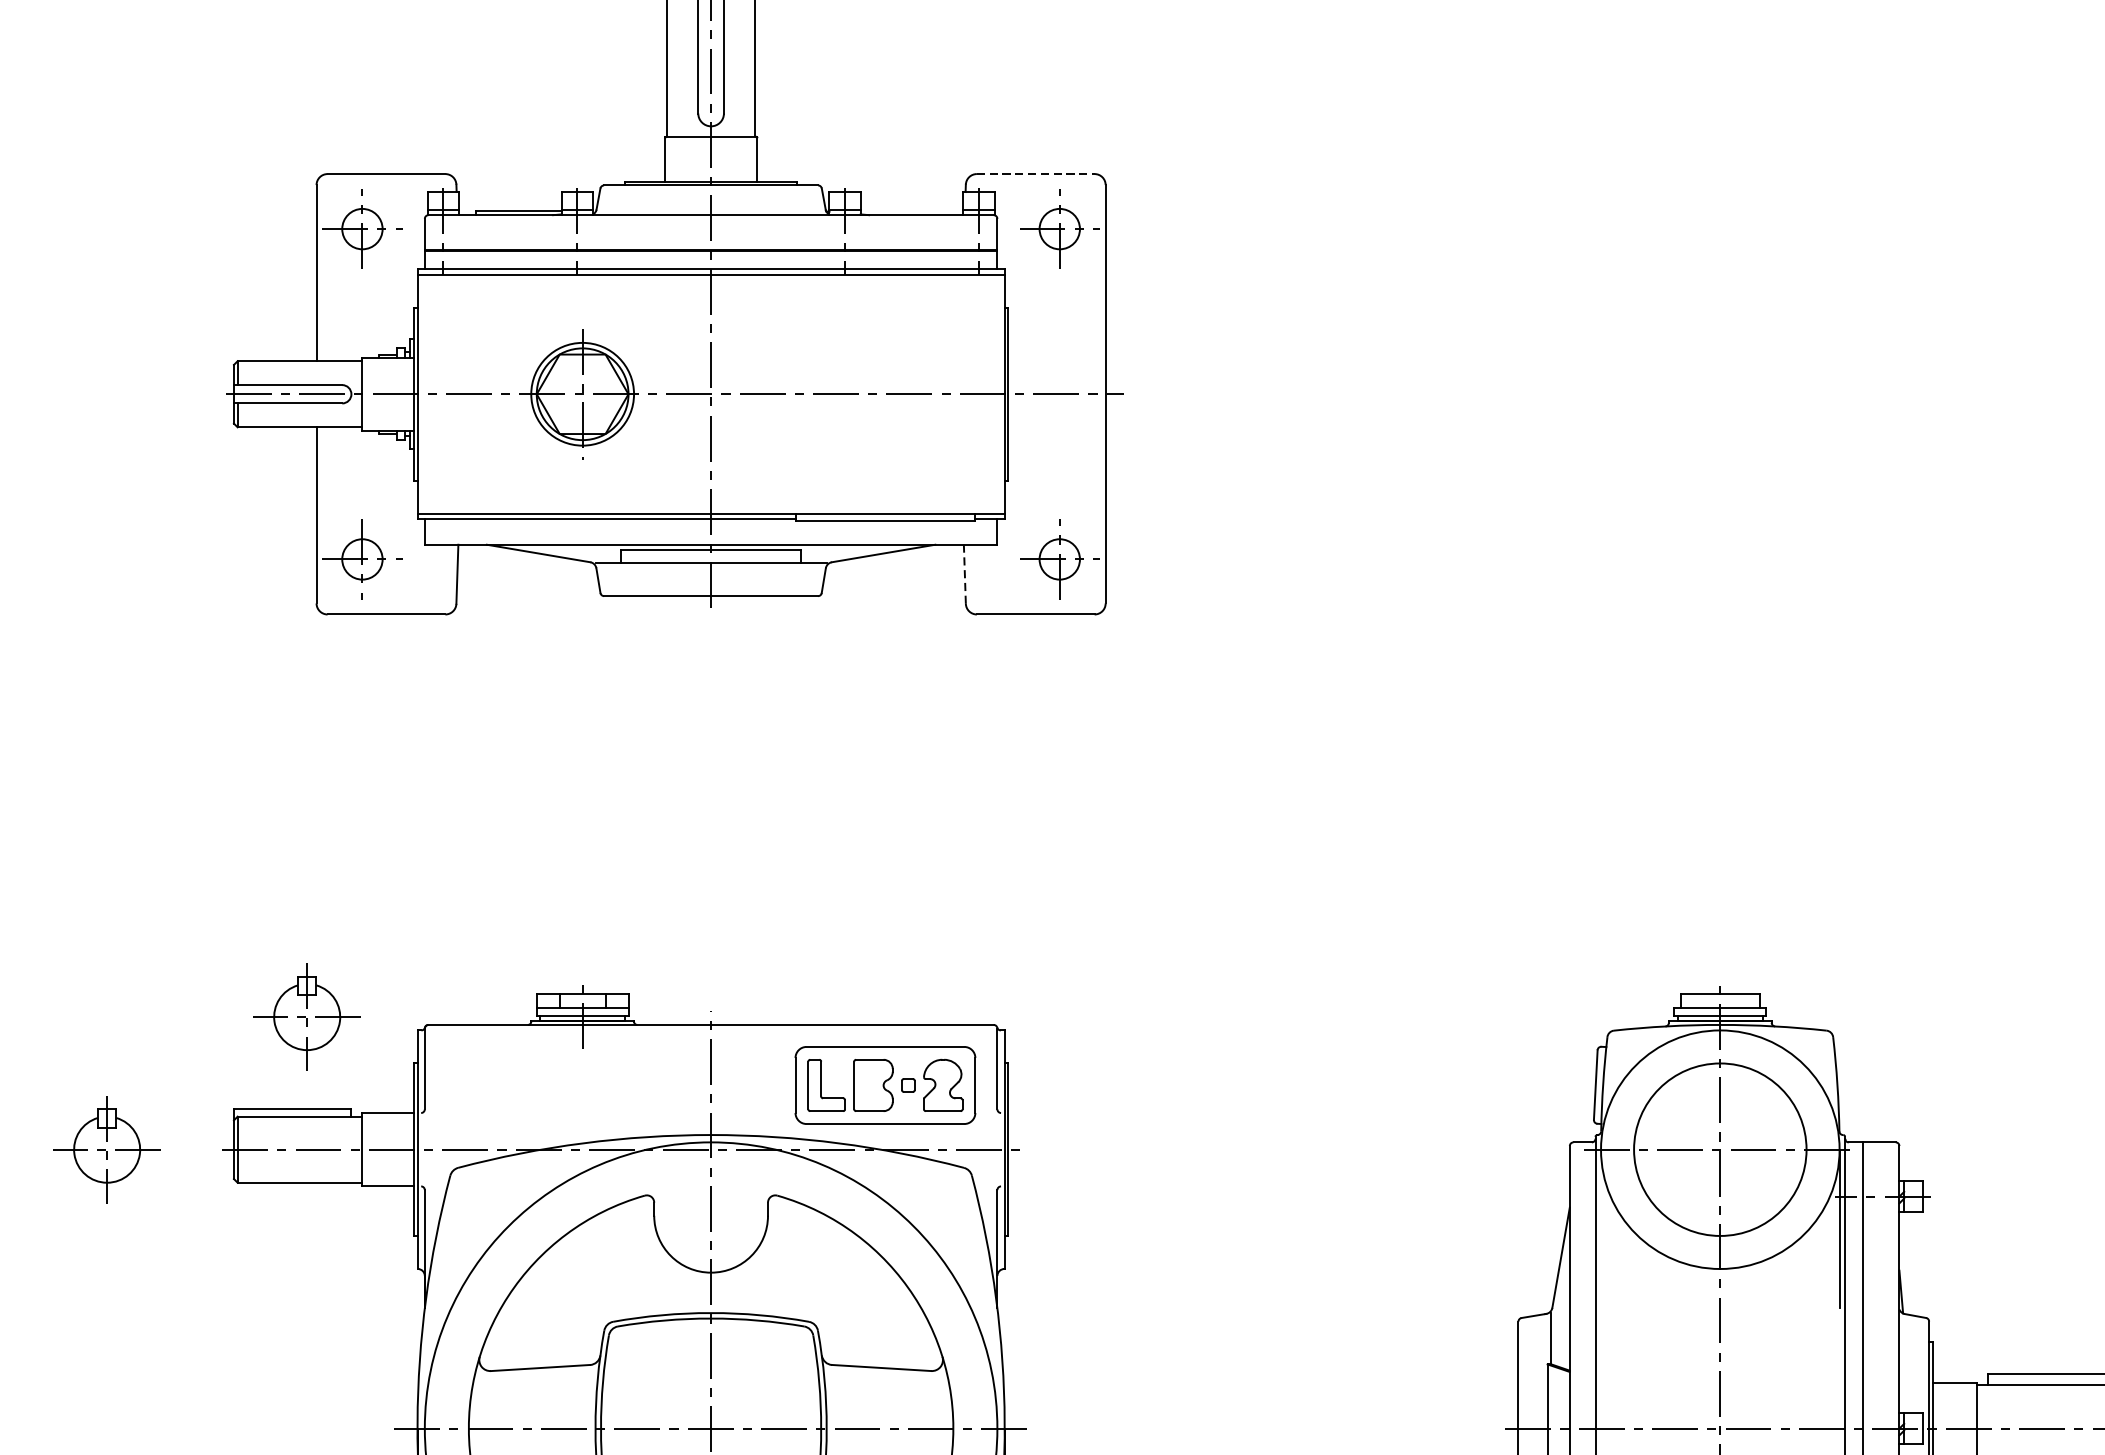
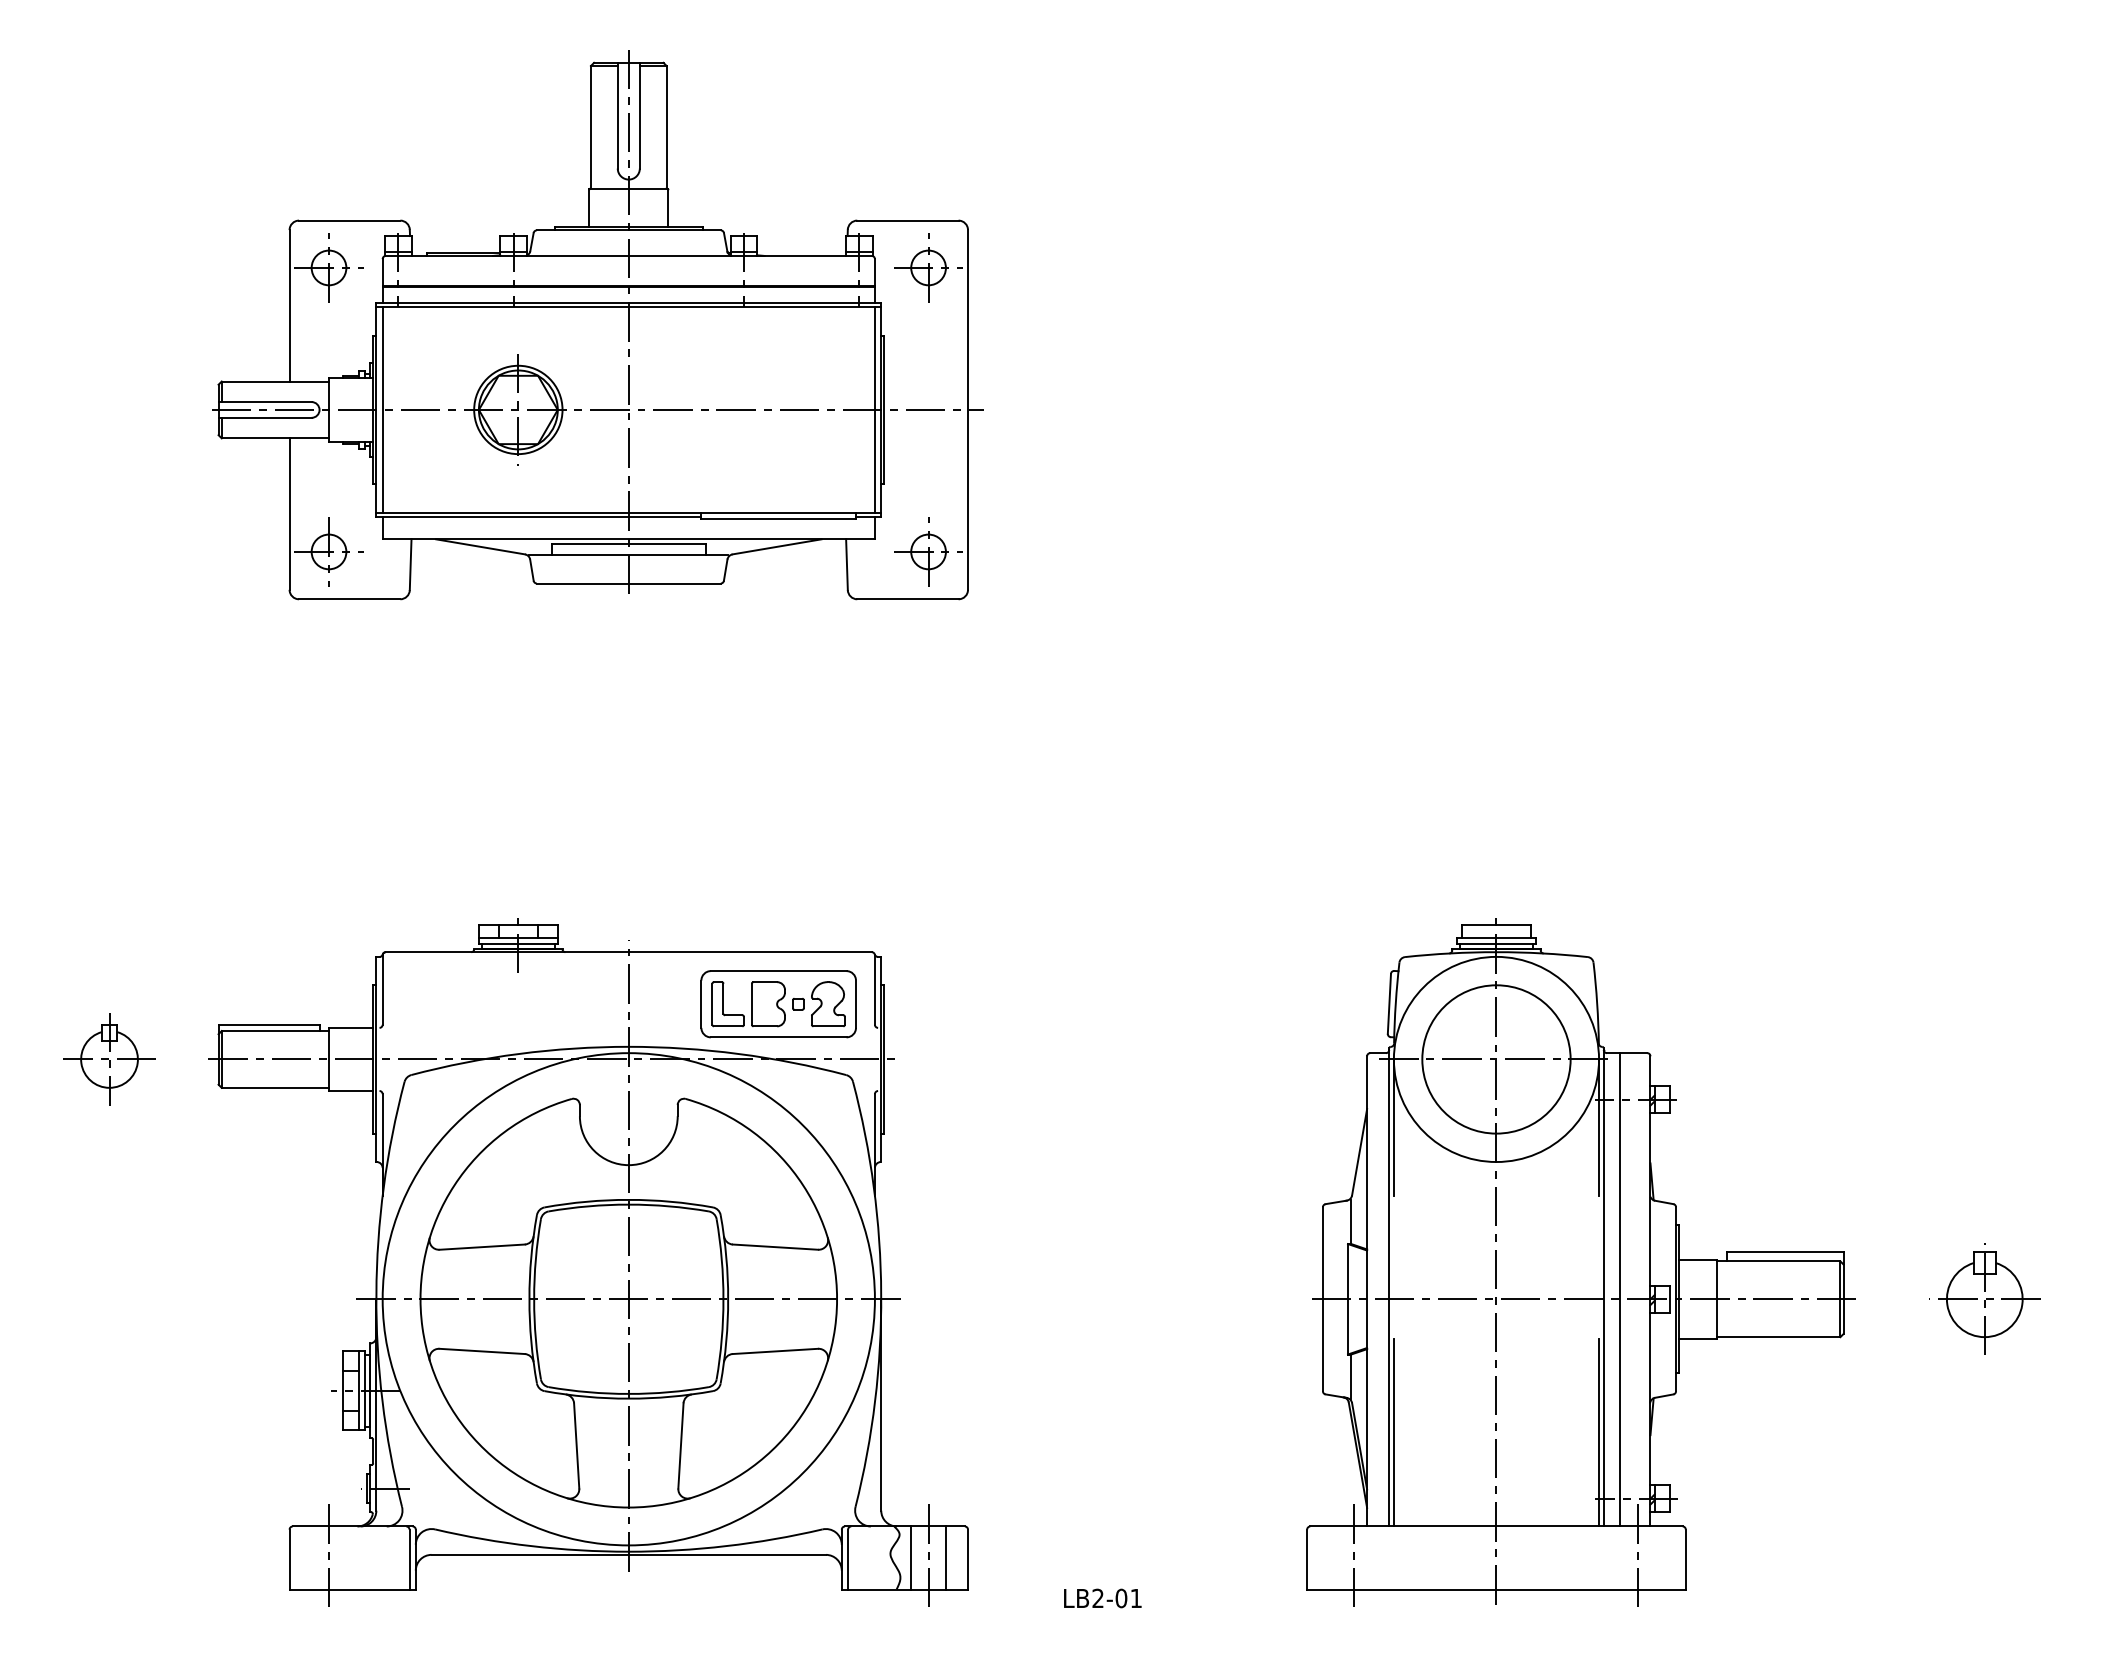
line: (1035, 173) -> (907, 220), dashed -> solid
line: (424, 393) -> (382, 409), added
line: (996, 393) -> (874, 409), added
line: (964, 574) -> (846, 564), dashed -> solid
part: (307, 1017) -> (281, 945), removed
line: (1600, 1228) -> (1393, 1127), added

